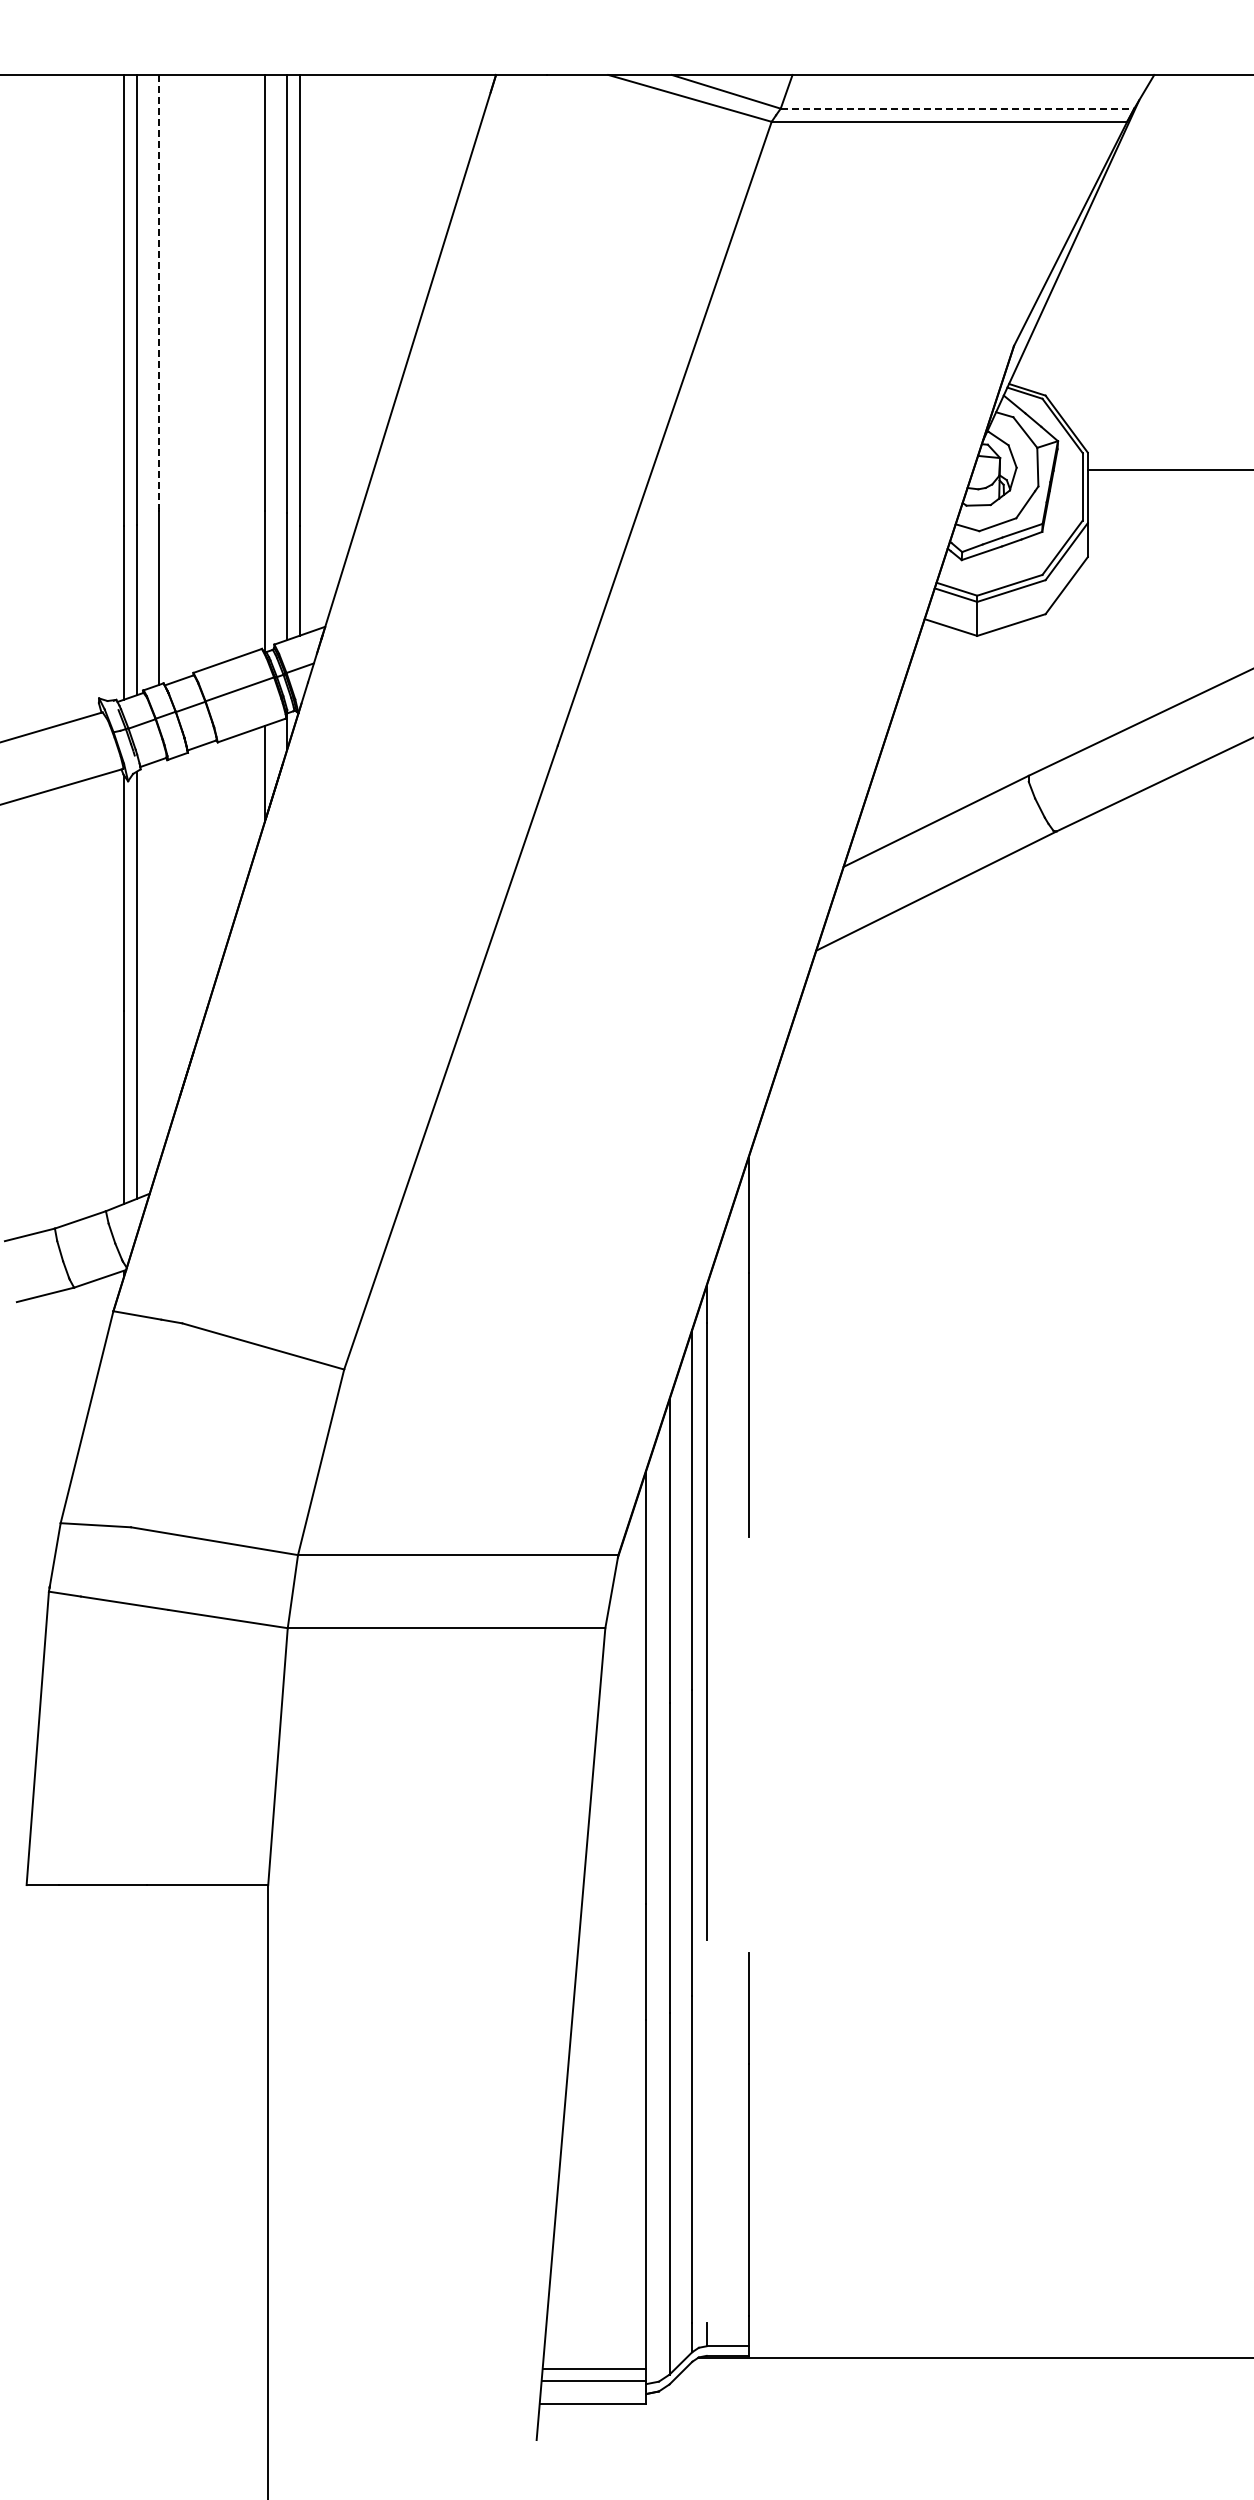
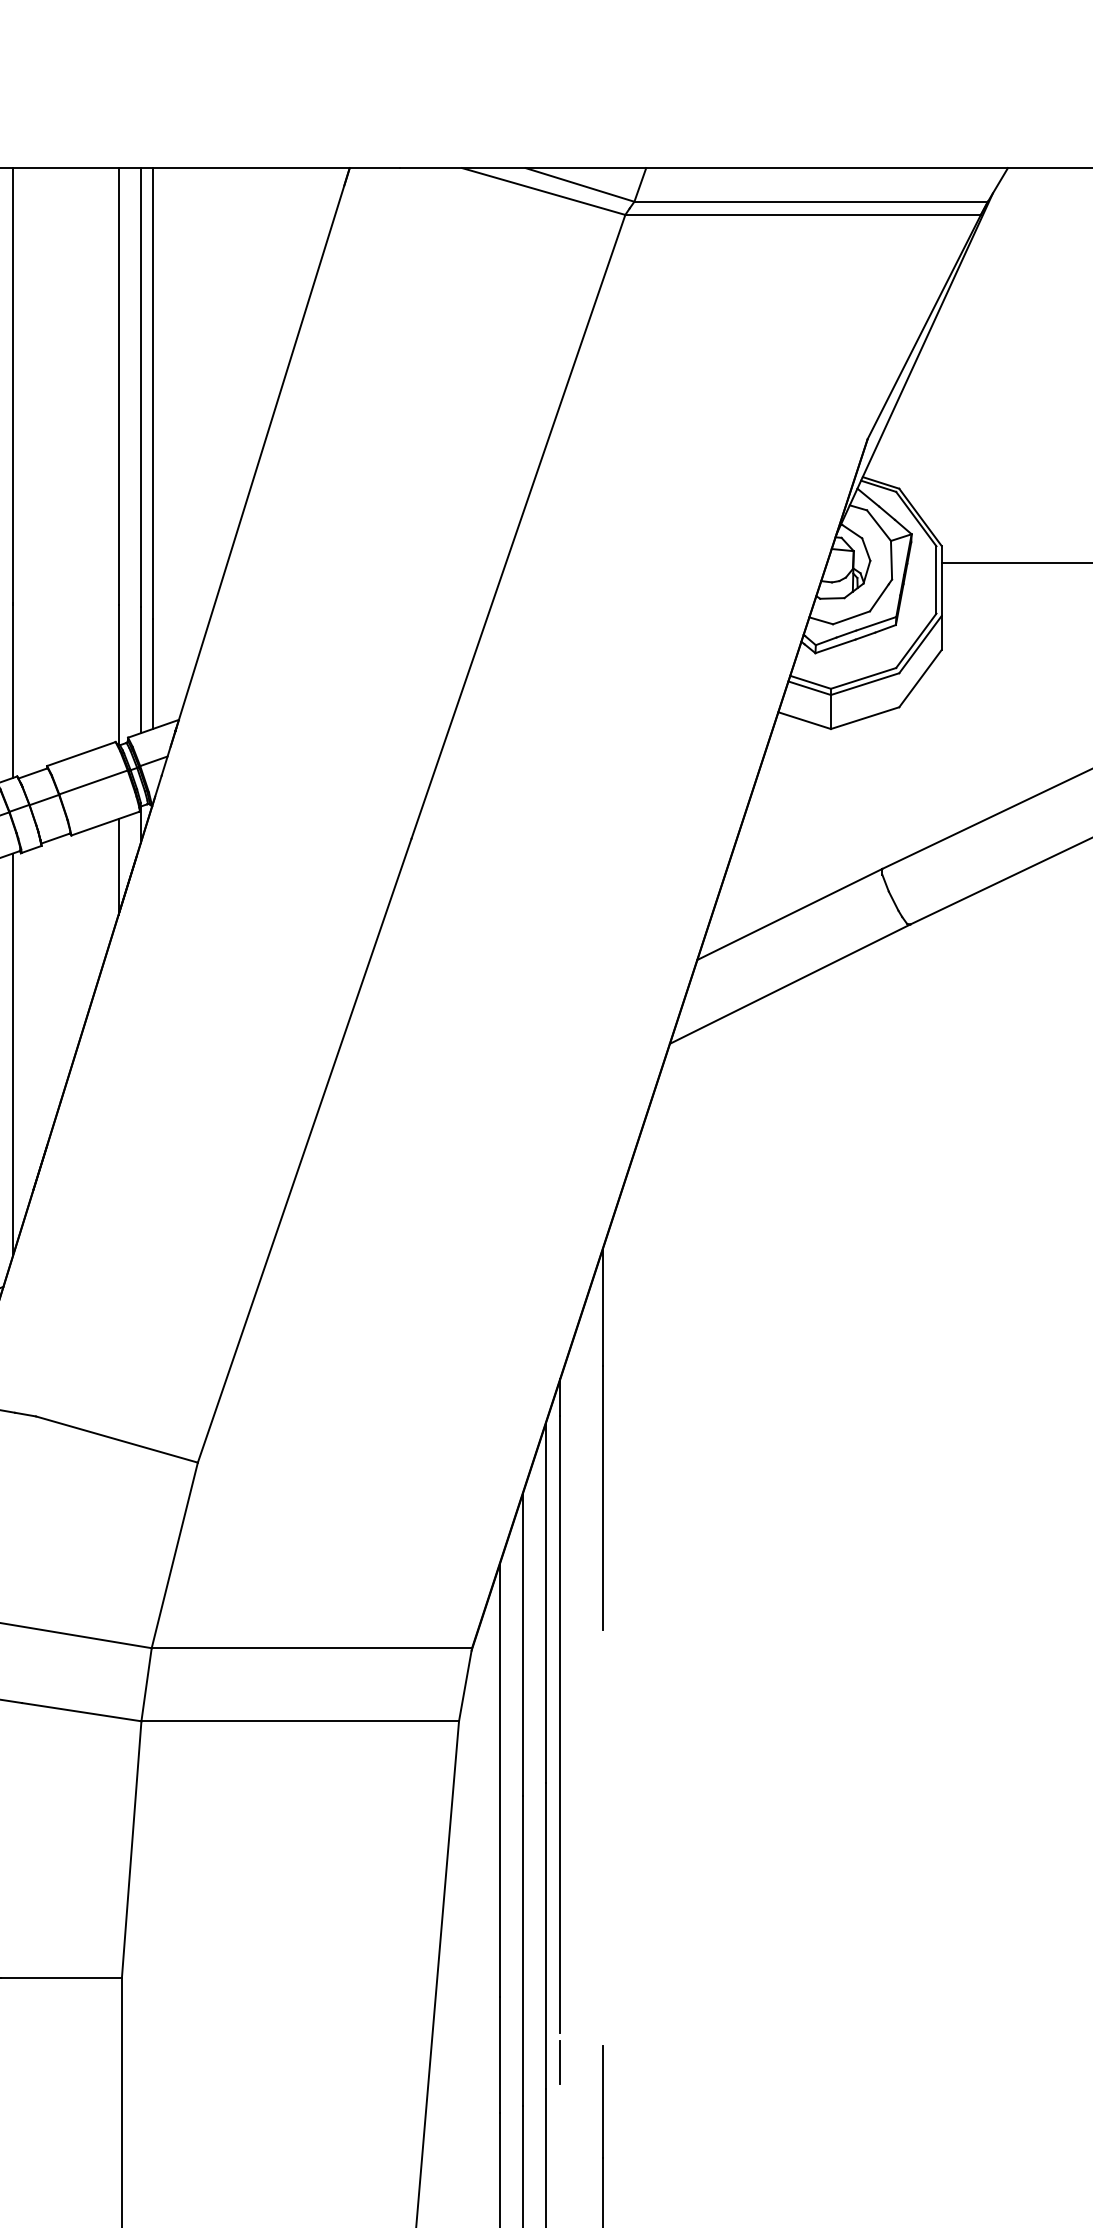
line: (957, 108) -> (811, 201), dashed -> solid
line: (159, 292) -> (13, 385), dashed -> solid
line: (159, 961) -> (13, 1054), added
line: (706, 1969) -> (560, 2062), added

